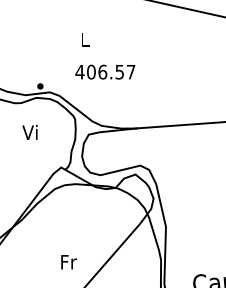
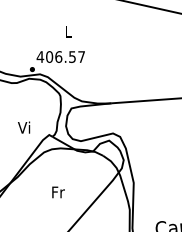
text: (104, 71) -> (60, 56), moved
text: (30, 132) -> (24, 127), moved
text: (68, 262) -> (58, 192), moved

